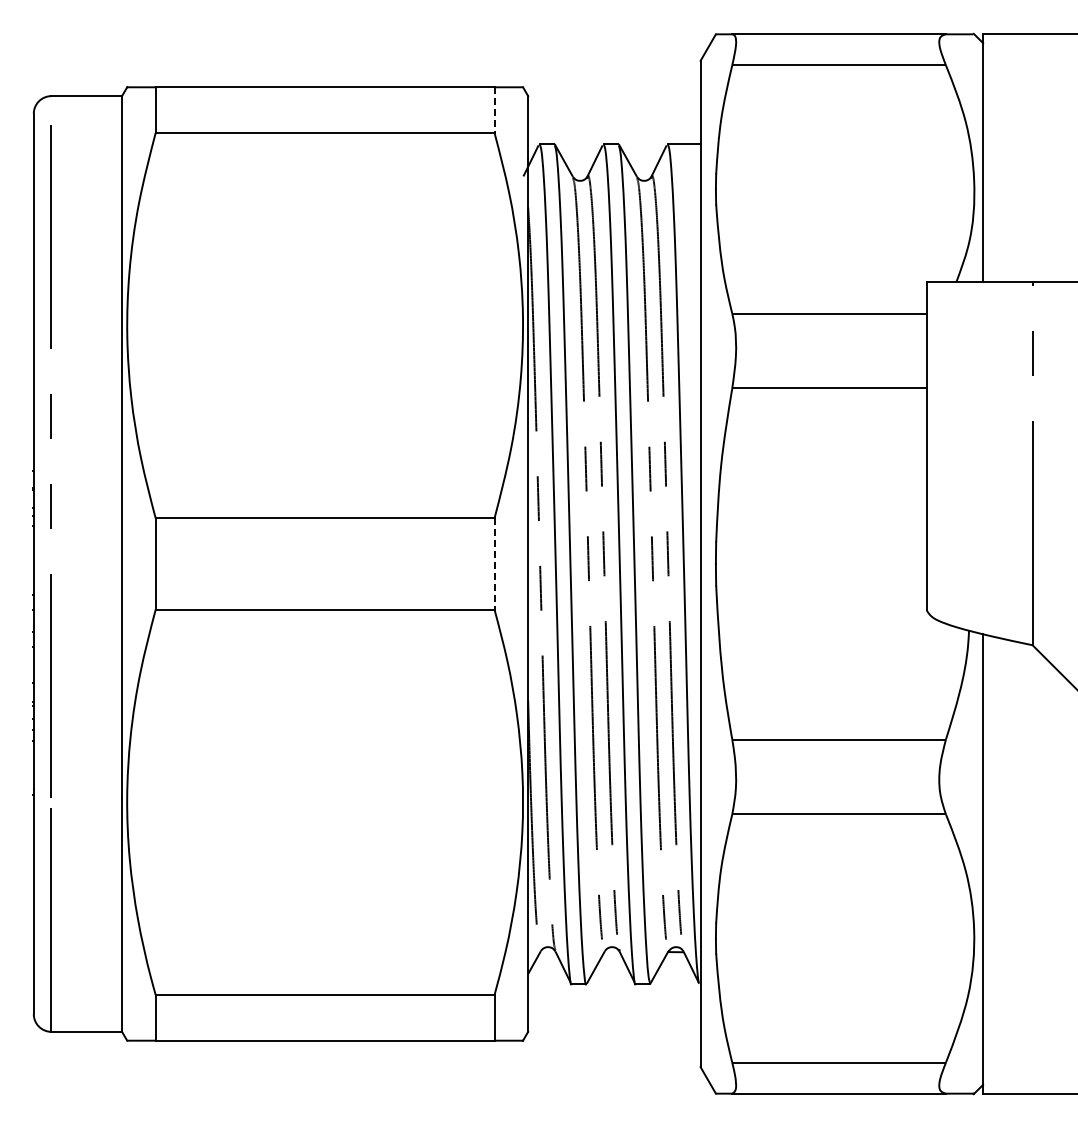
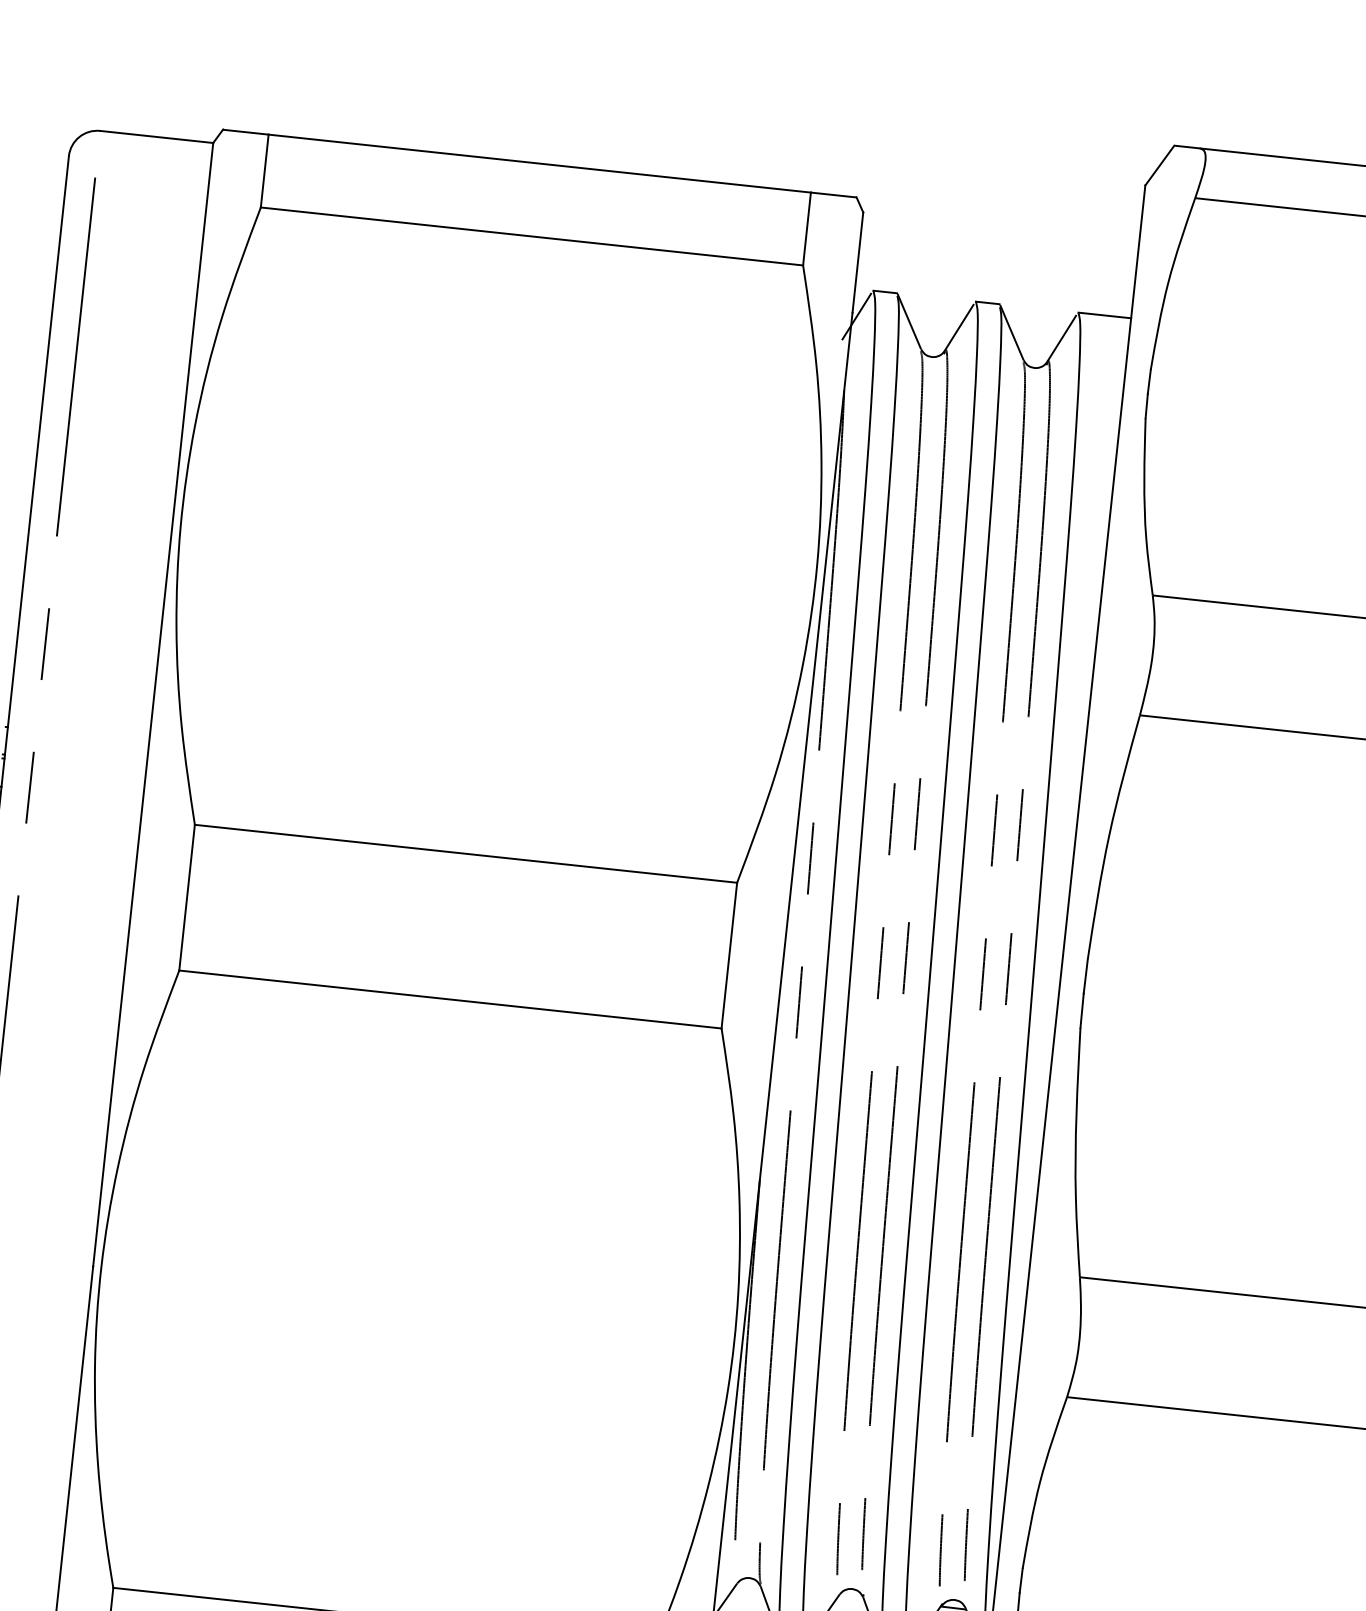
line: (494, 110) -> (806, 229), dashed -> solid
line: (494, 564) -> (729, 956), dashed -> solid

